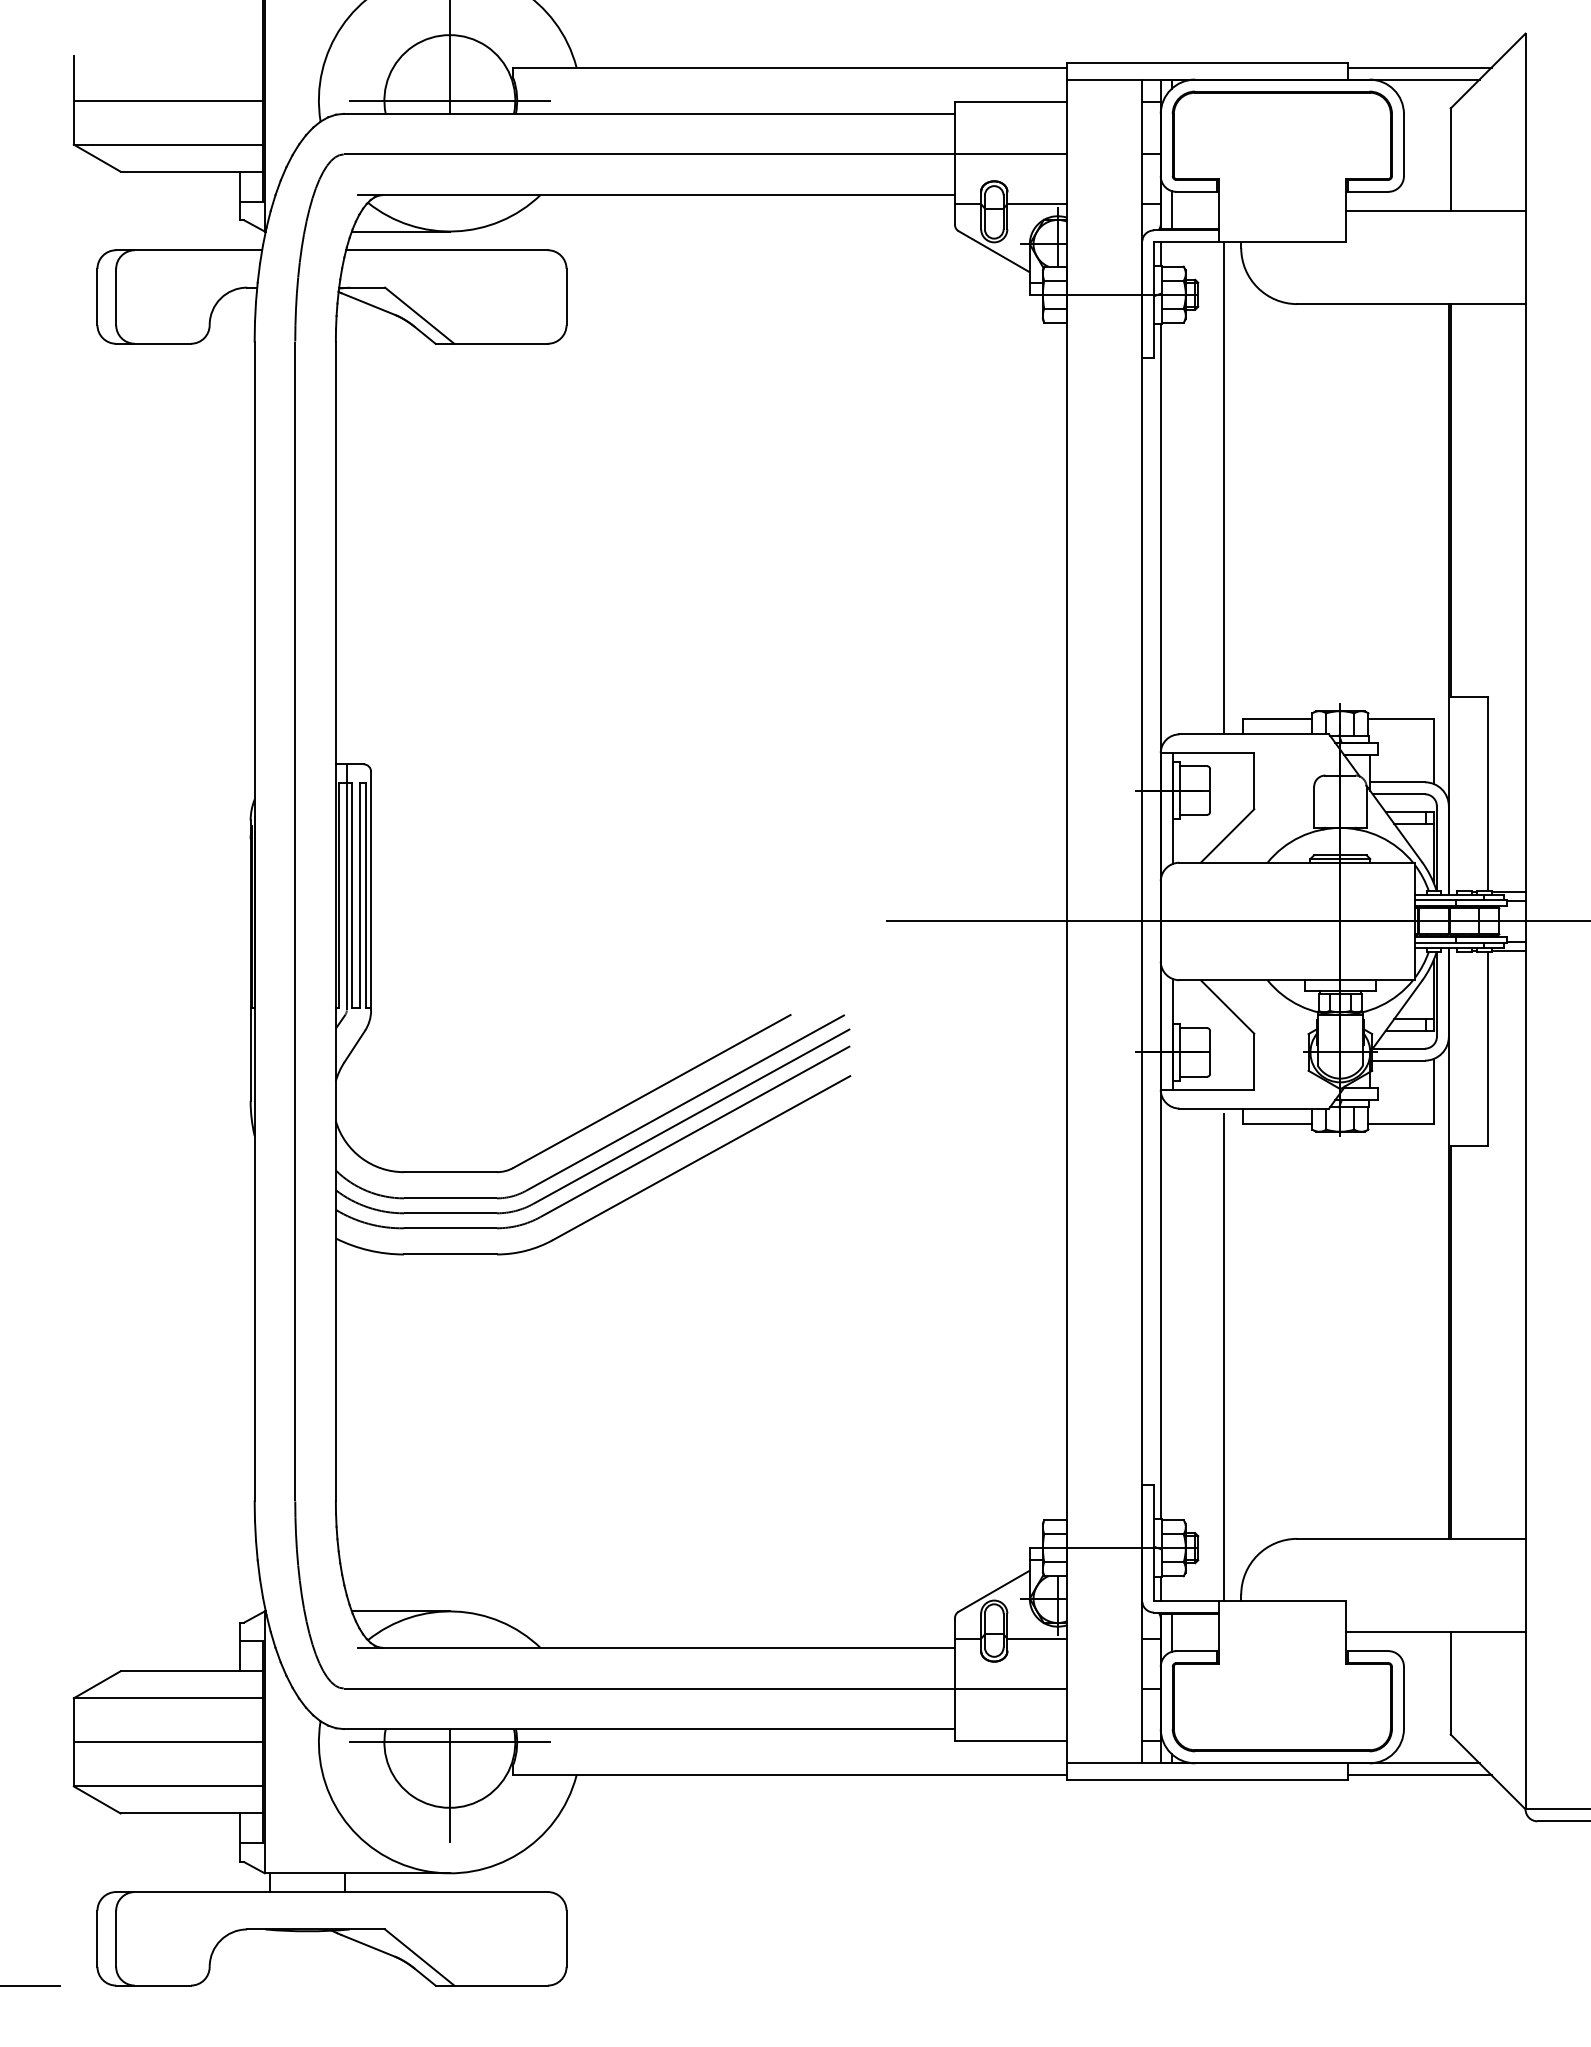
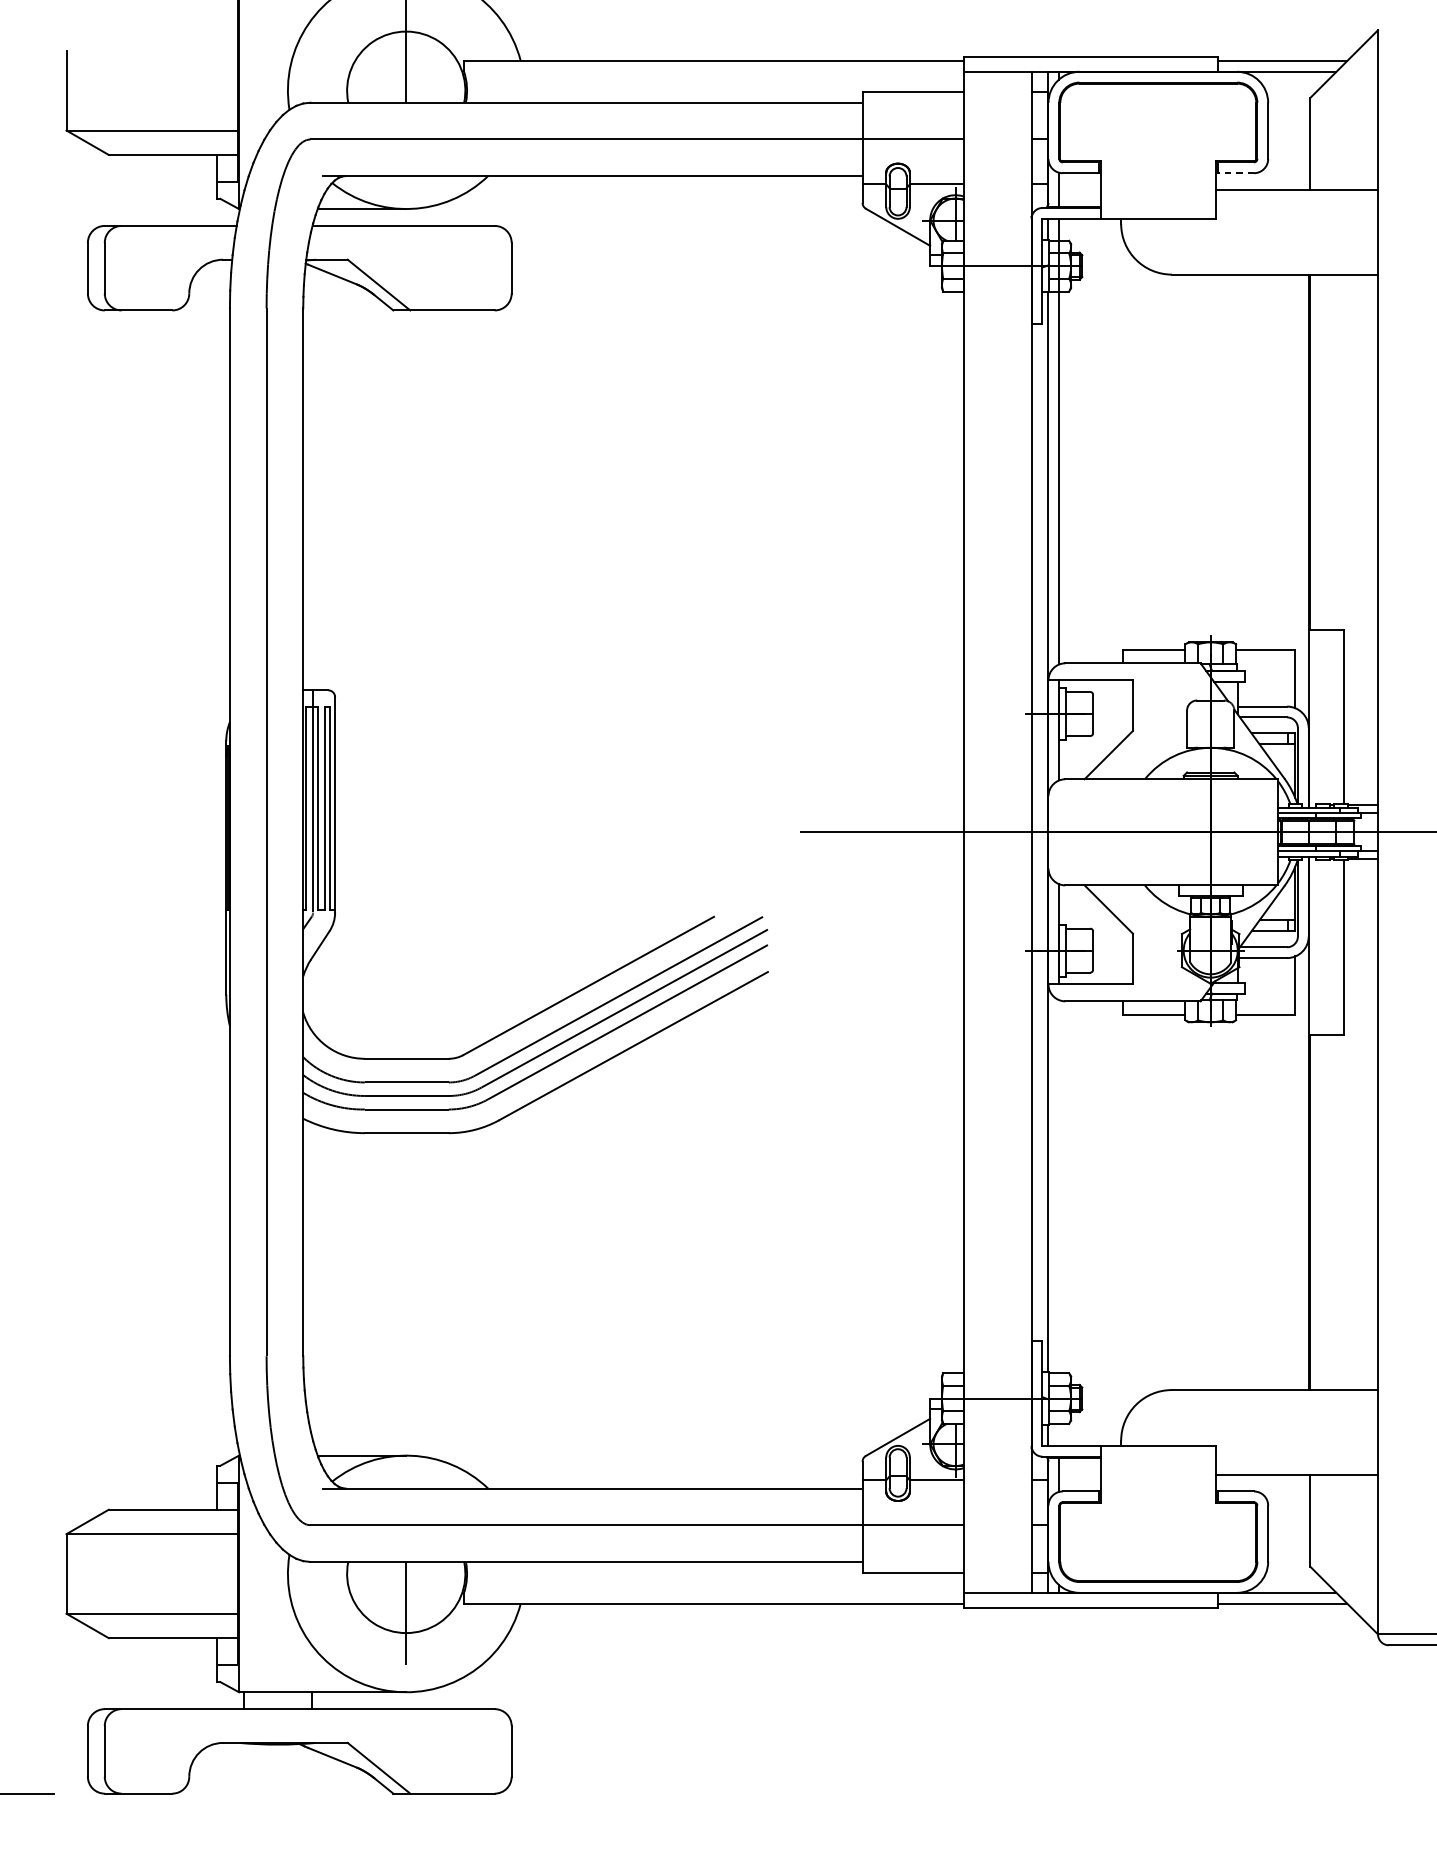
line: (168, 100) -> (152, 90), removed
line: (449, 100) -> (405, 90), removed
line: (1367, 191) -> (1235, 172), solid -> dashed
line: (1224, 488) -> (1059, 441), moved
line: (1224, 1357) -> (1106, 1226), removed
line: (168, 1742) -> (152, 1574), removed
line: (449, 1742) -> (405, 1574), removed

